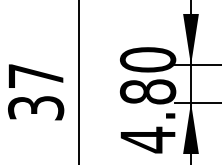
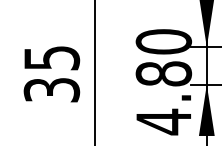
text: (36, 76) -> (52, 58), 37 -> 35

